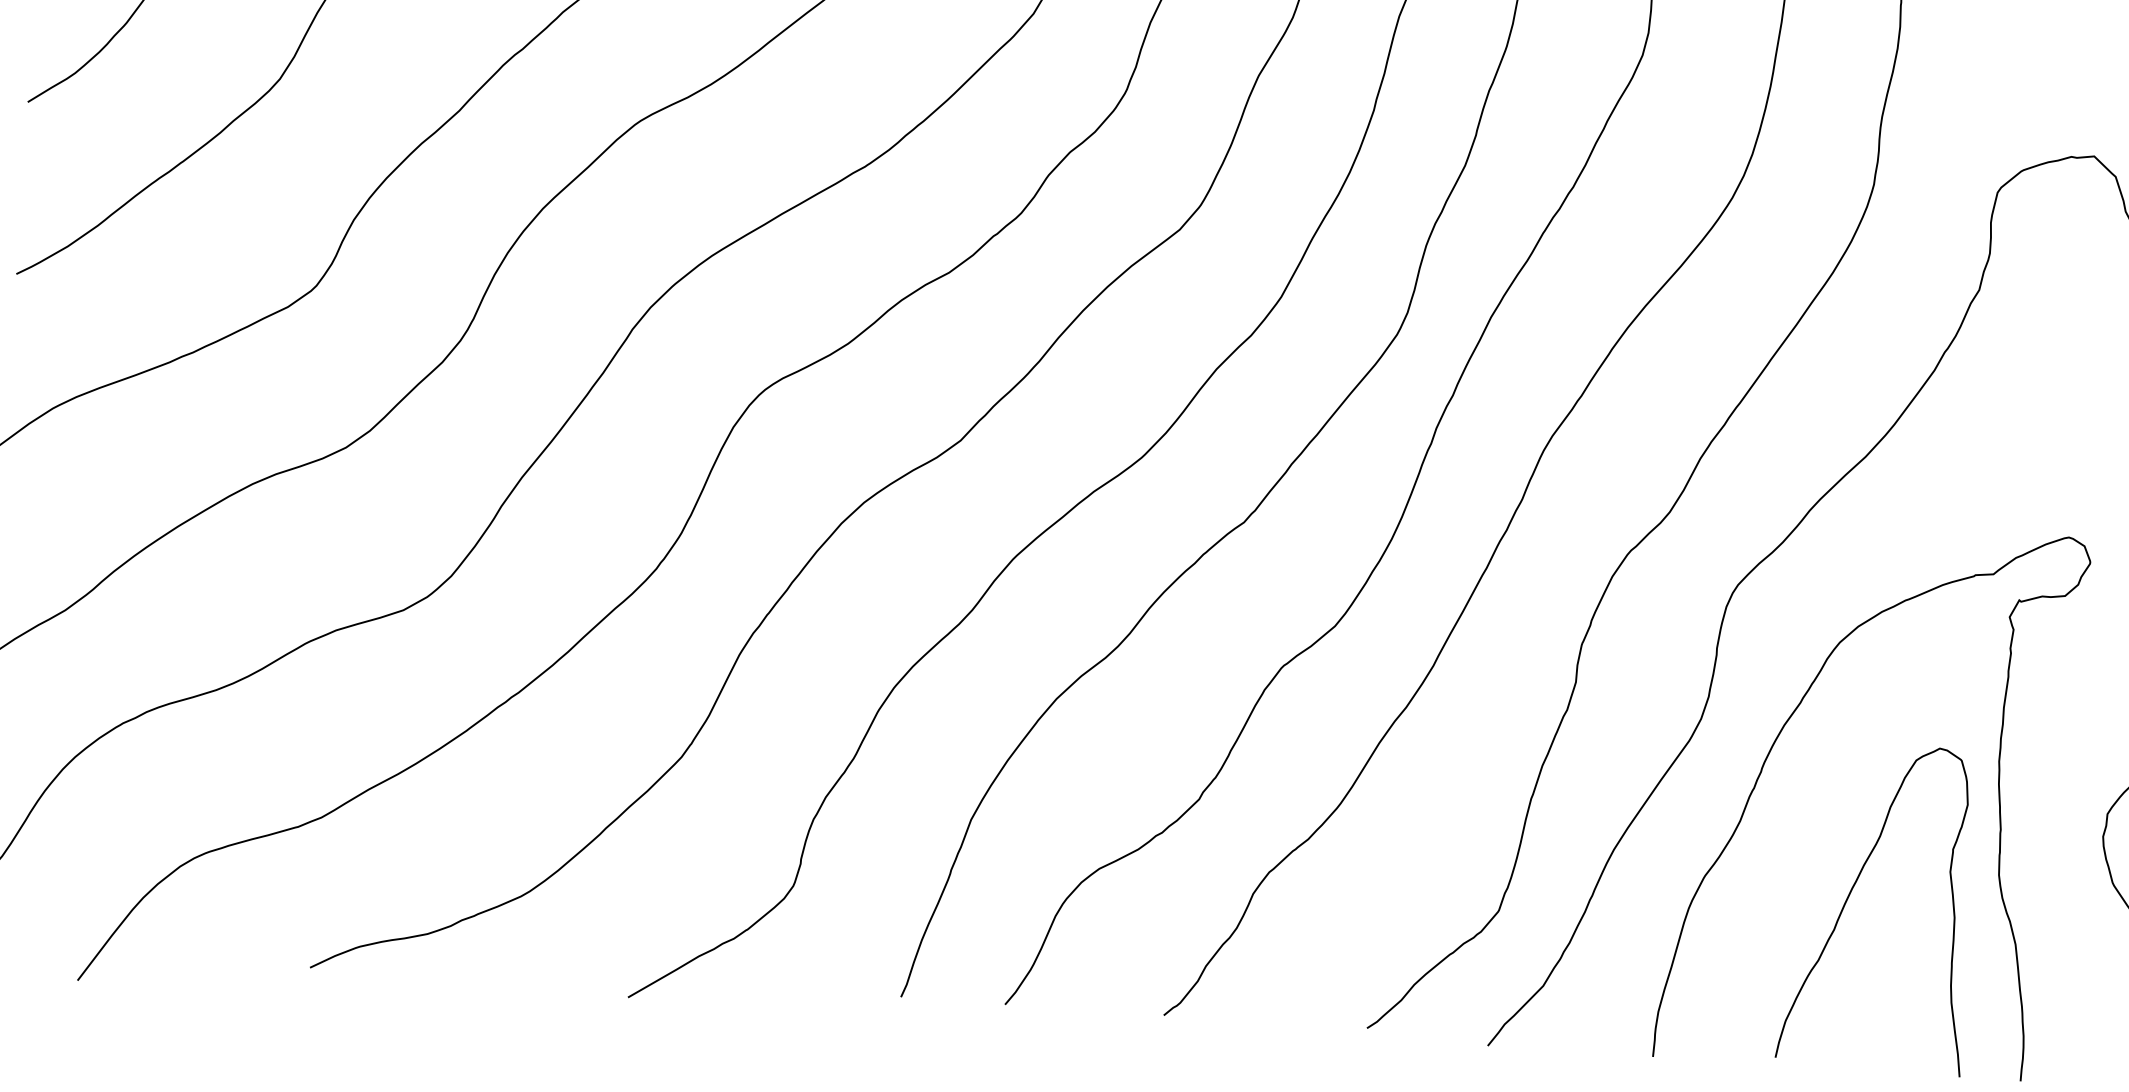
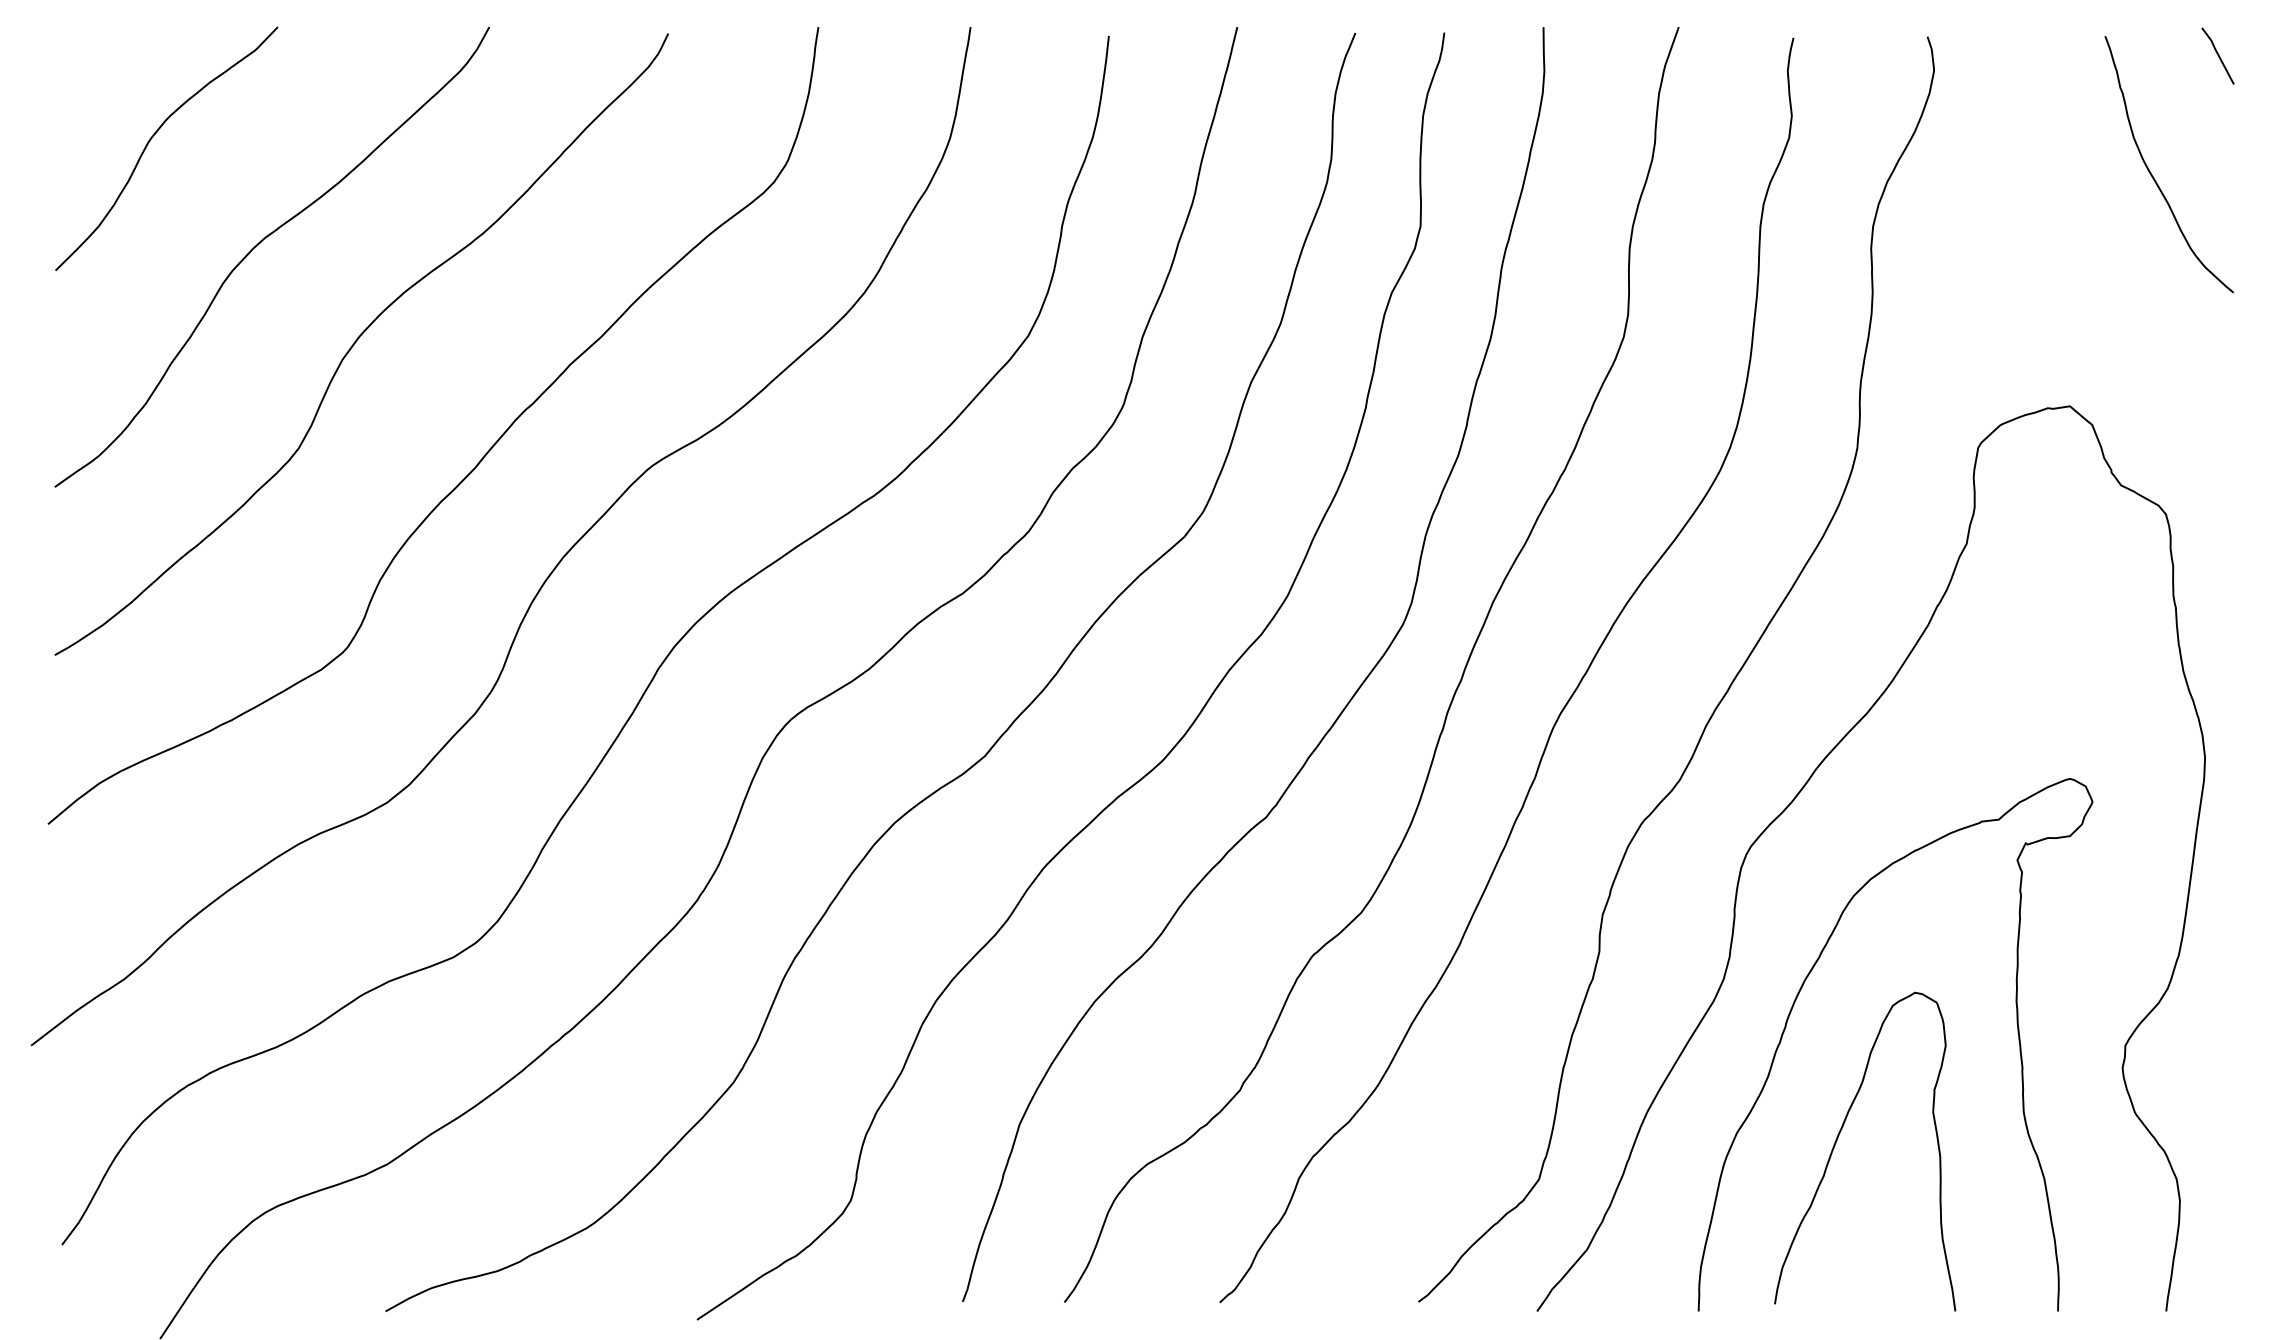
curve: (1851, 892) -> (1838, 1138), moved

